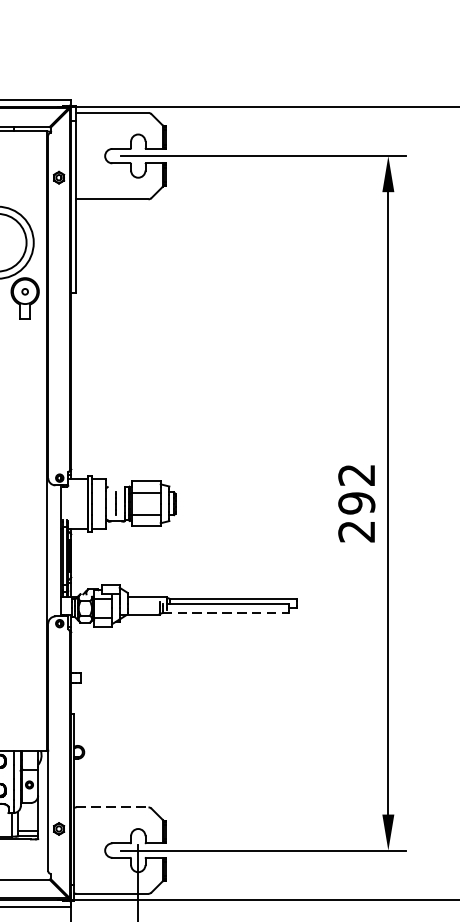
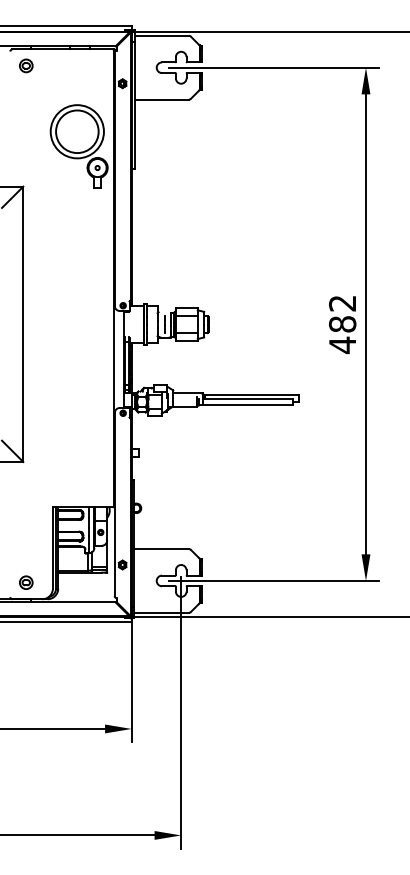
text: (356, 518) -> (342, 335), 292 -> 482
line: (226, 613) -> (246, 405), dashed -> solid
line: (112, 808) -> (162, 549), dashed -> solid

